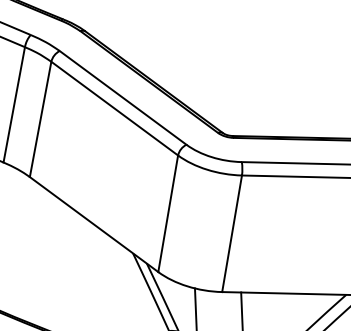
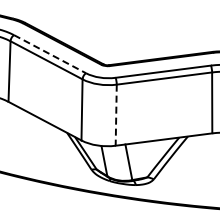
line: (123, 98) -> (50, 54), solid -> dashed
line: (232, 234) -> (116, 115), solid -> dashed

